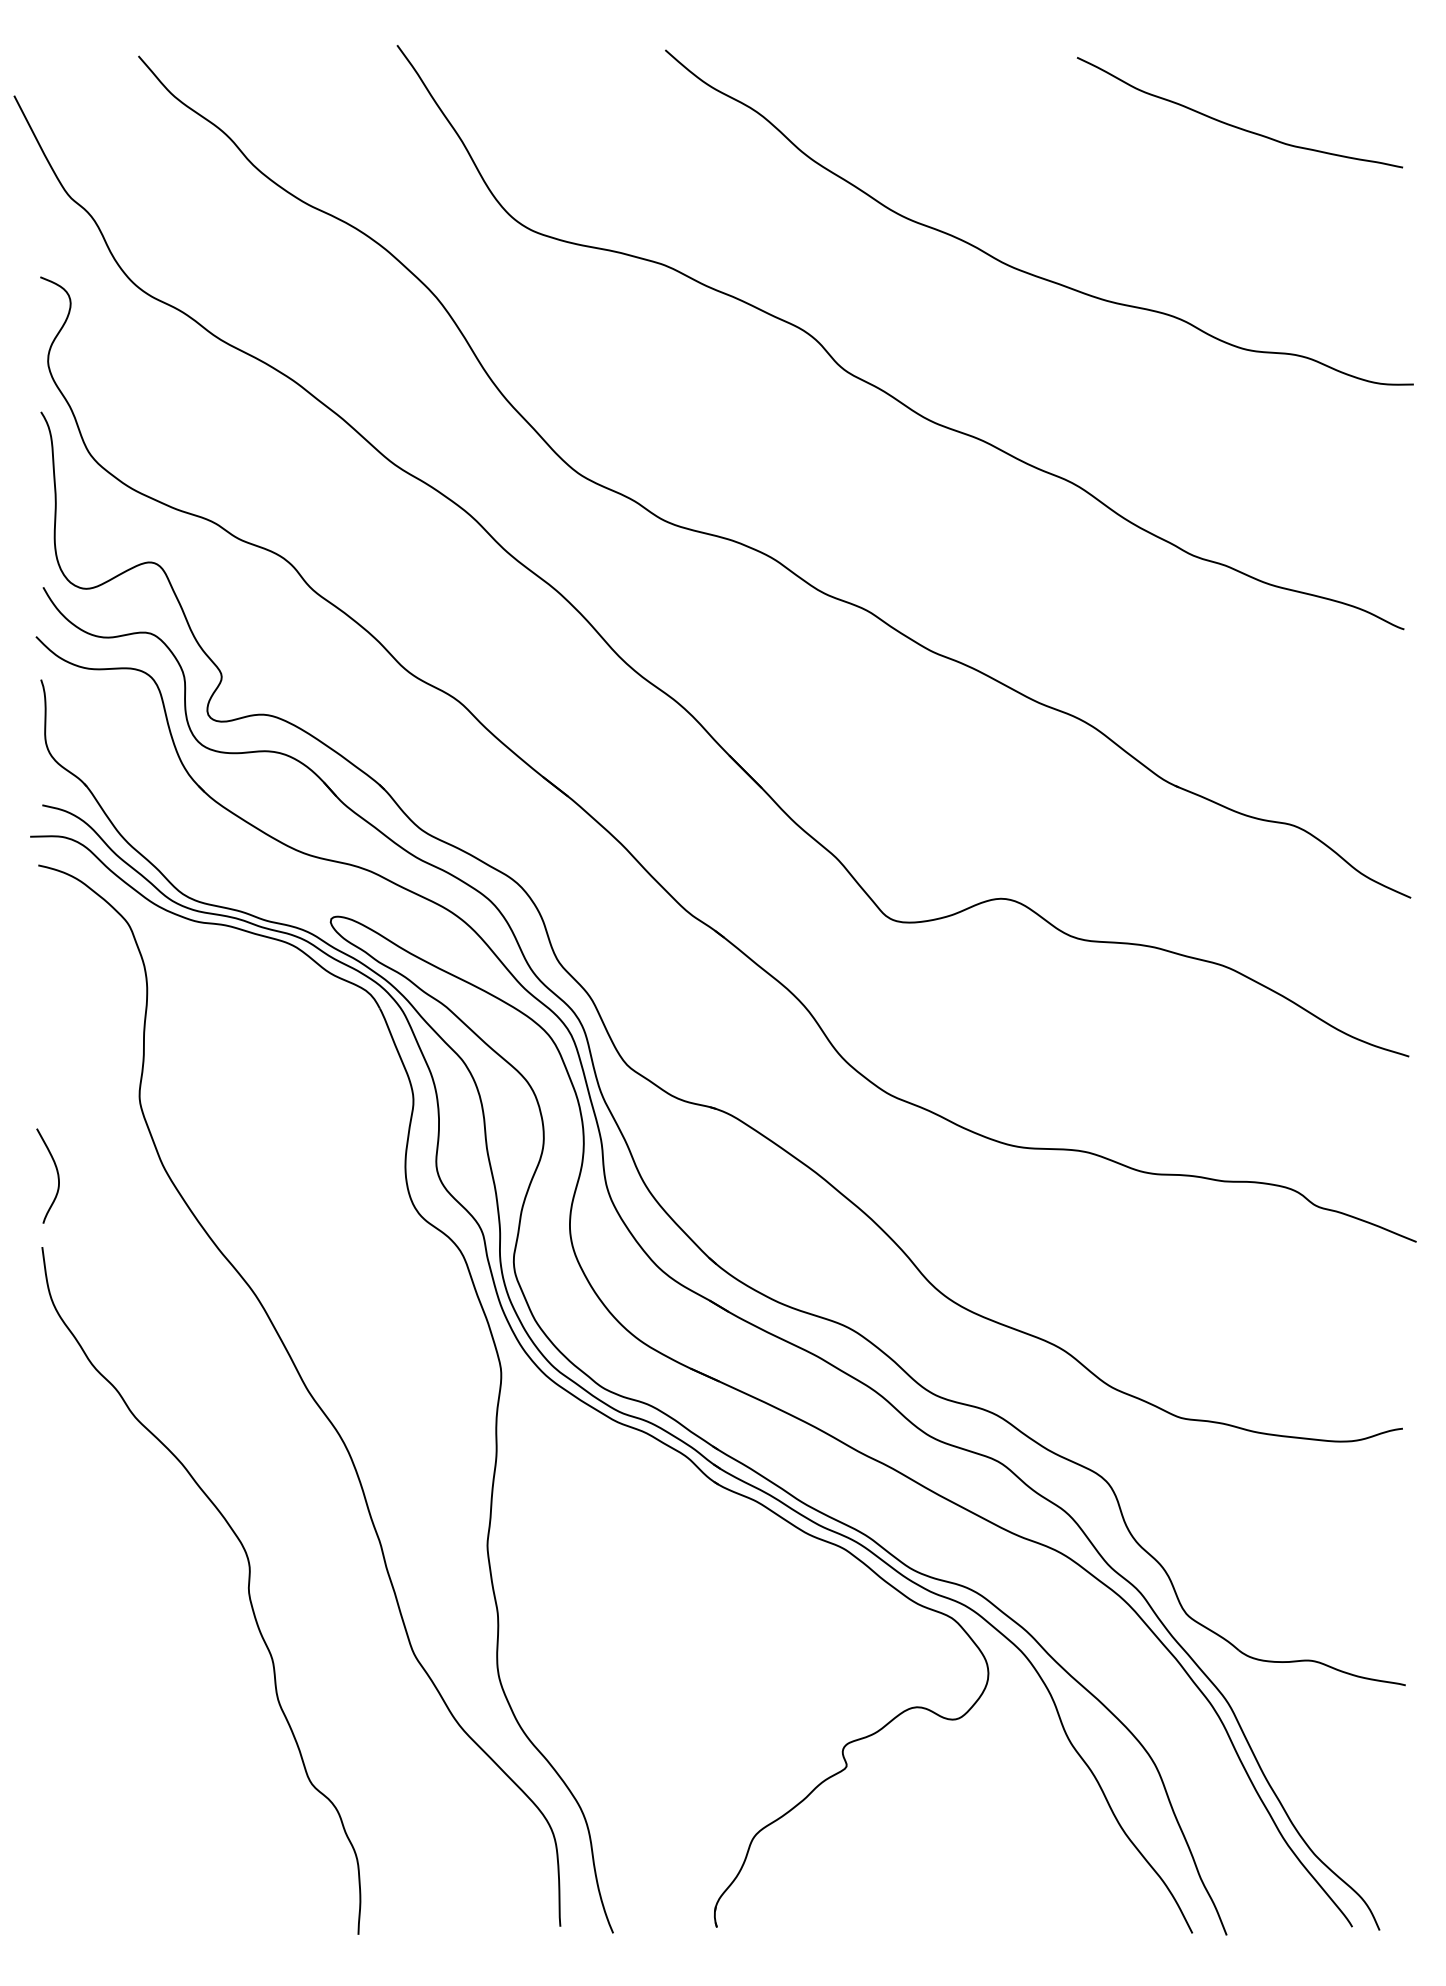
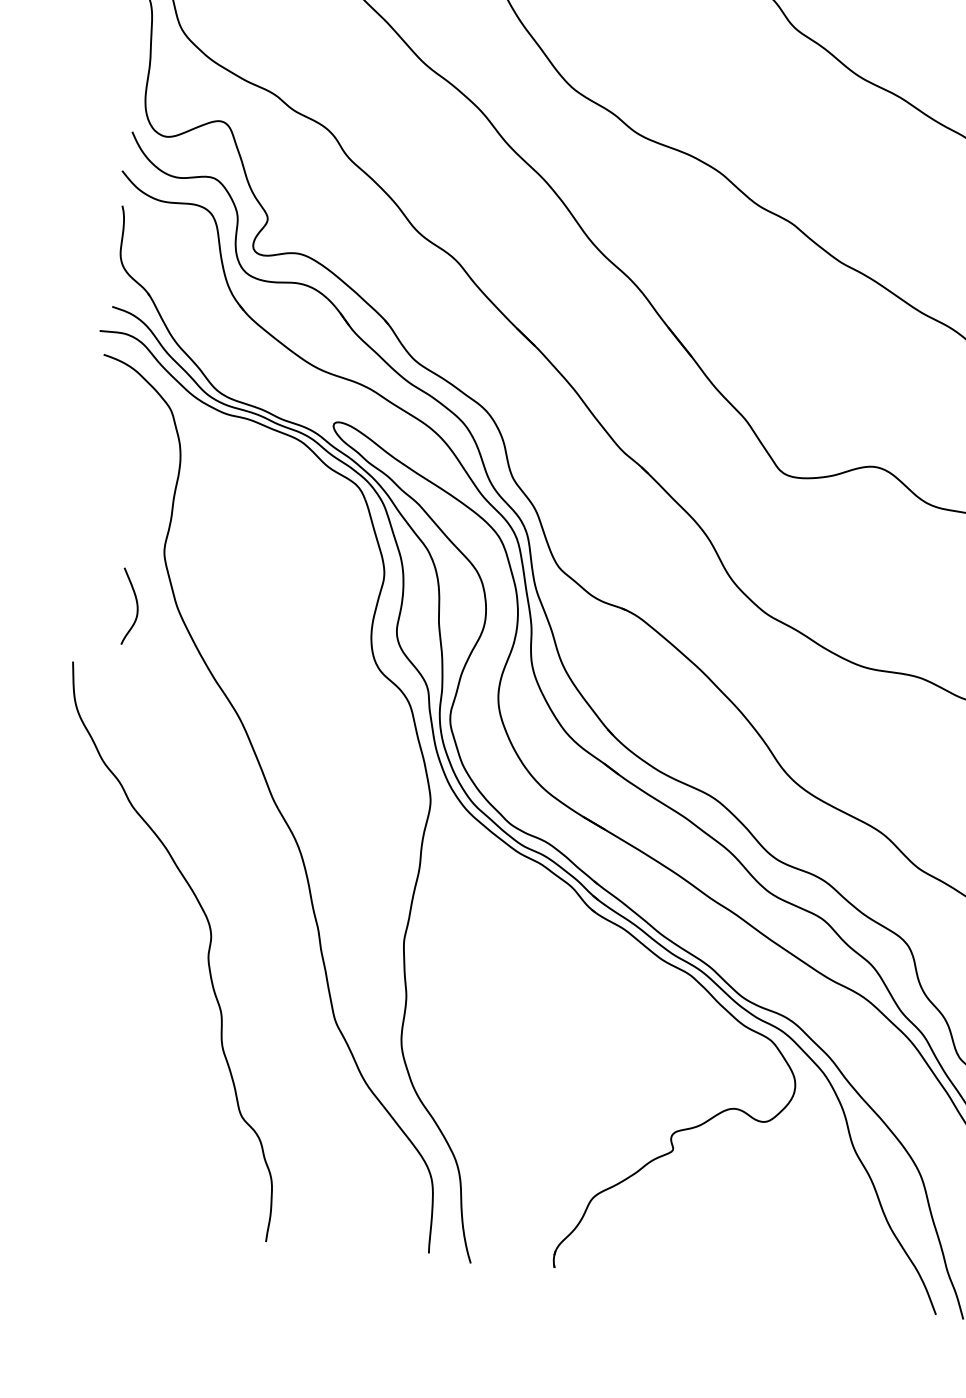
curve: (56, 1172) -> (136, 604), moved

